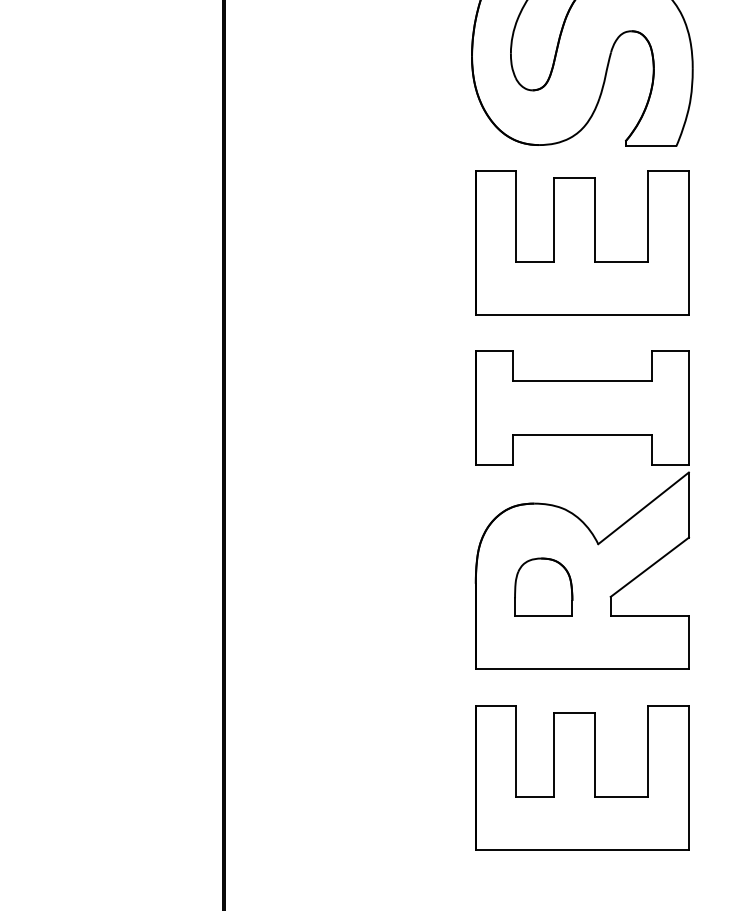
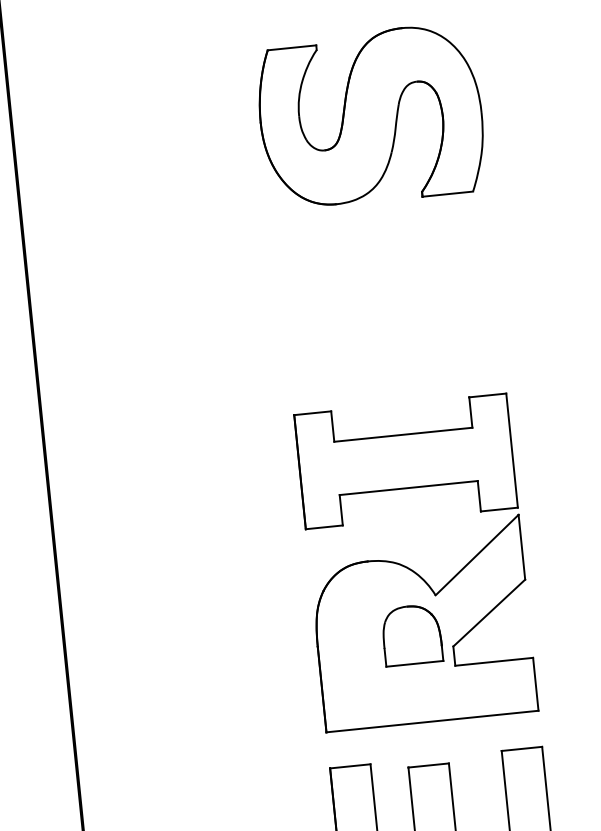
part: (582, 242) -> (389, 296), removed
part: (543, 586) -> (411, 634), moved

